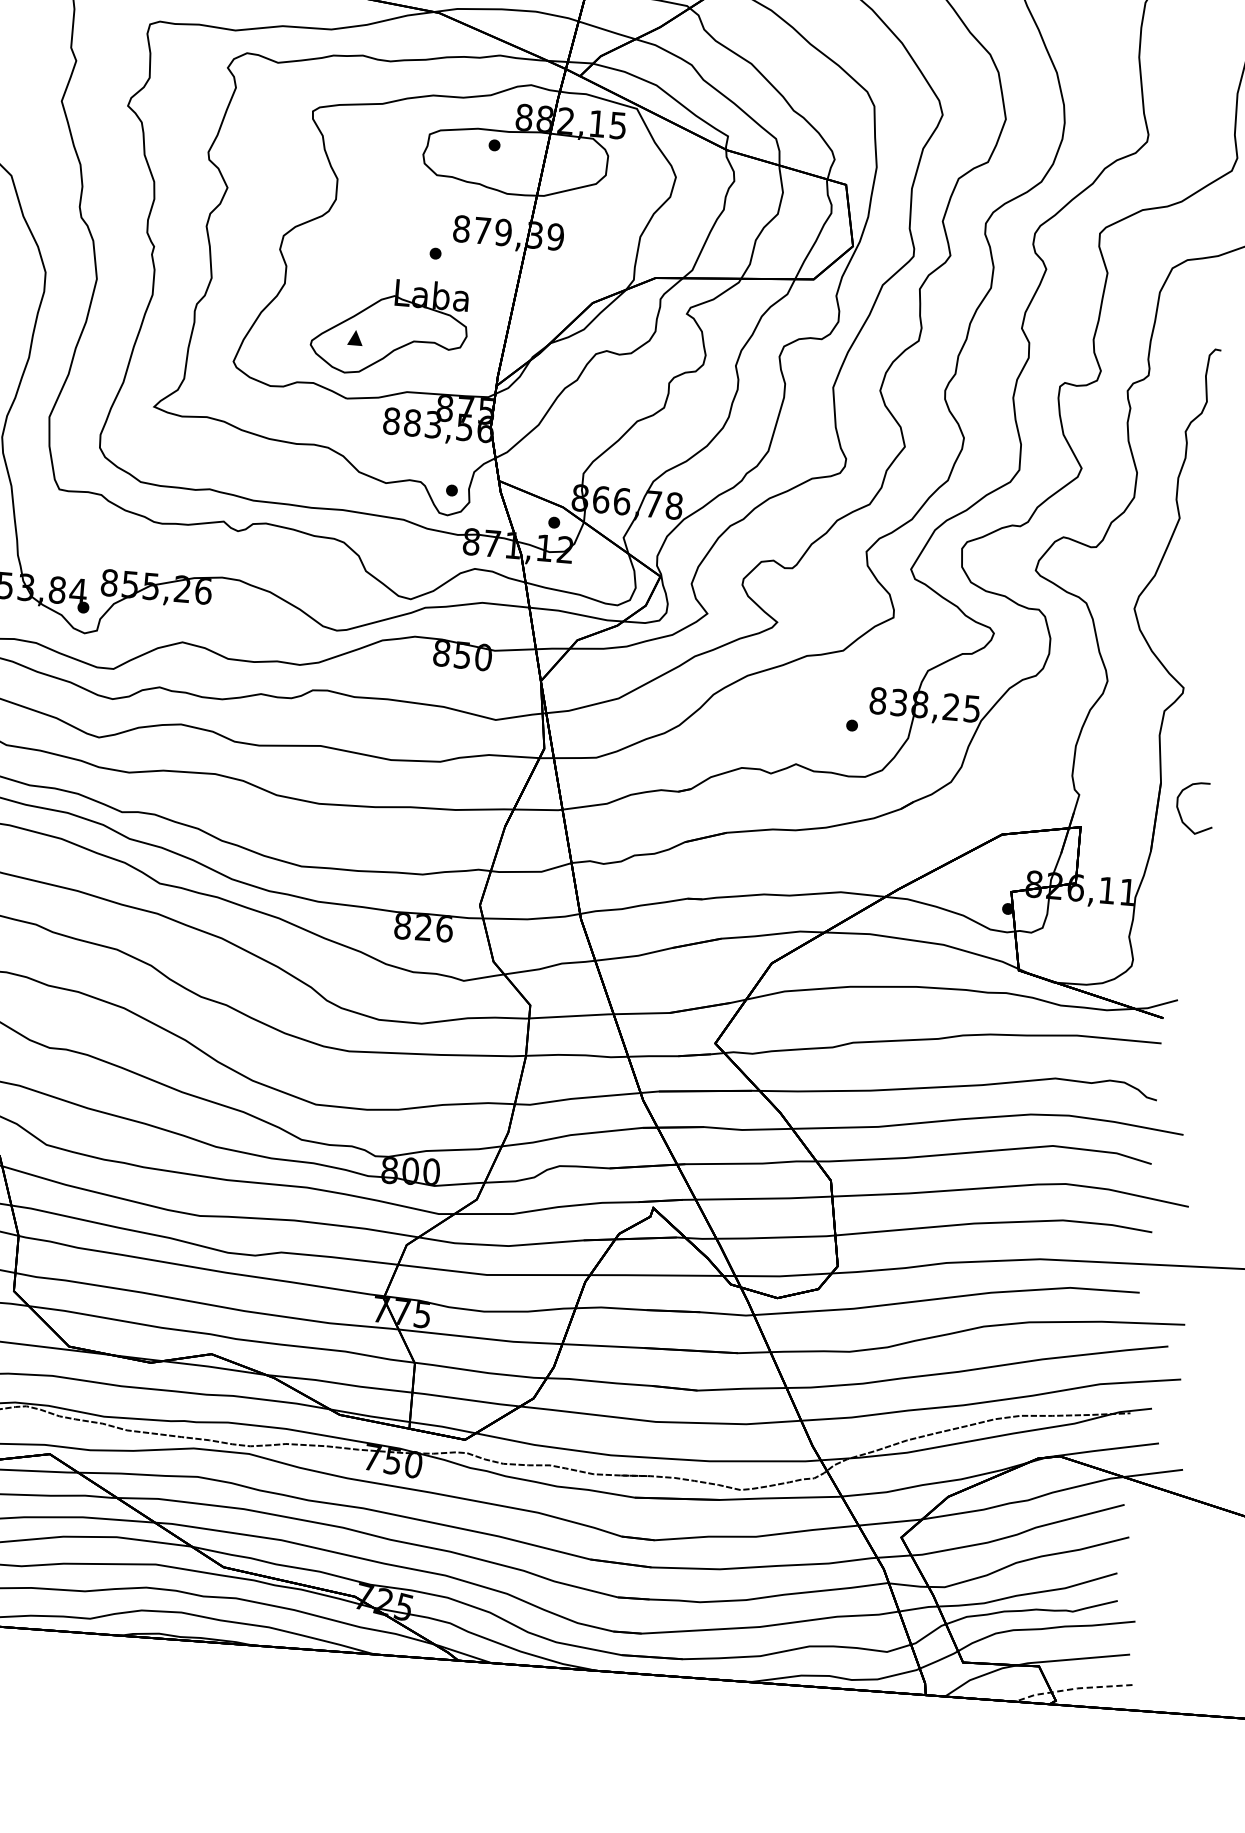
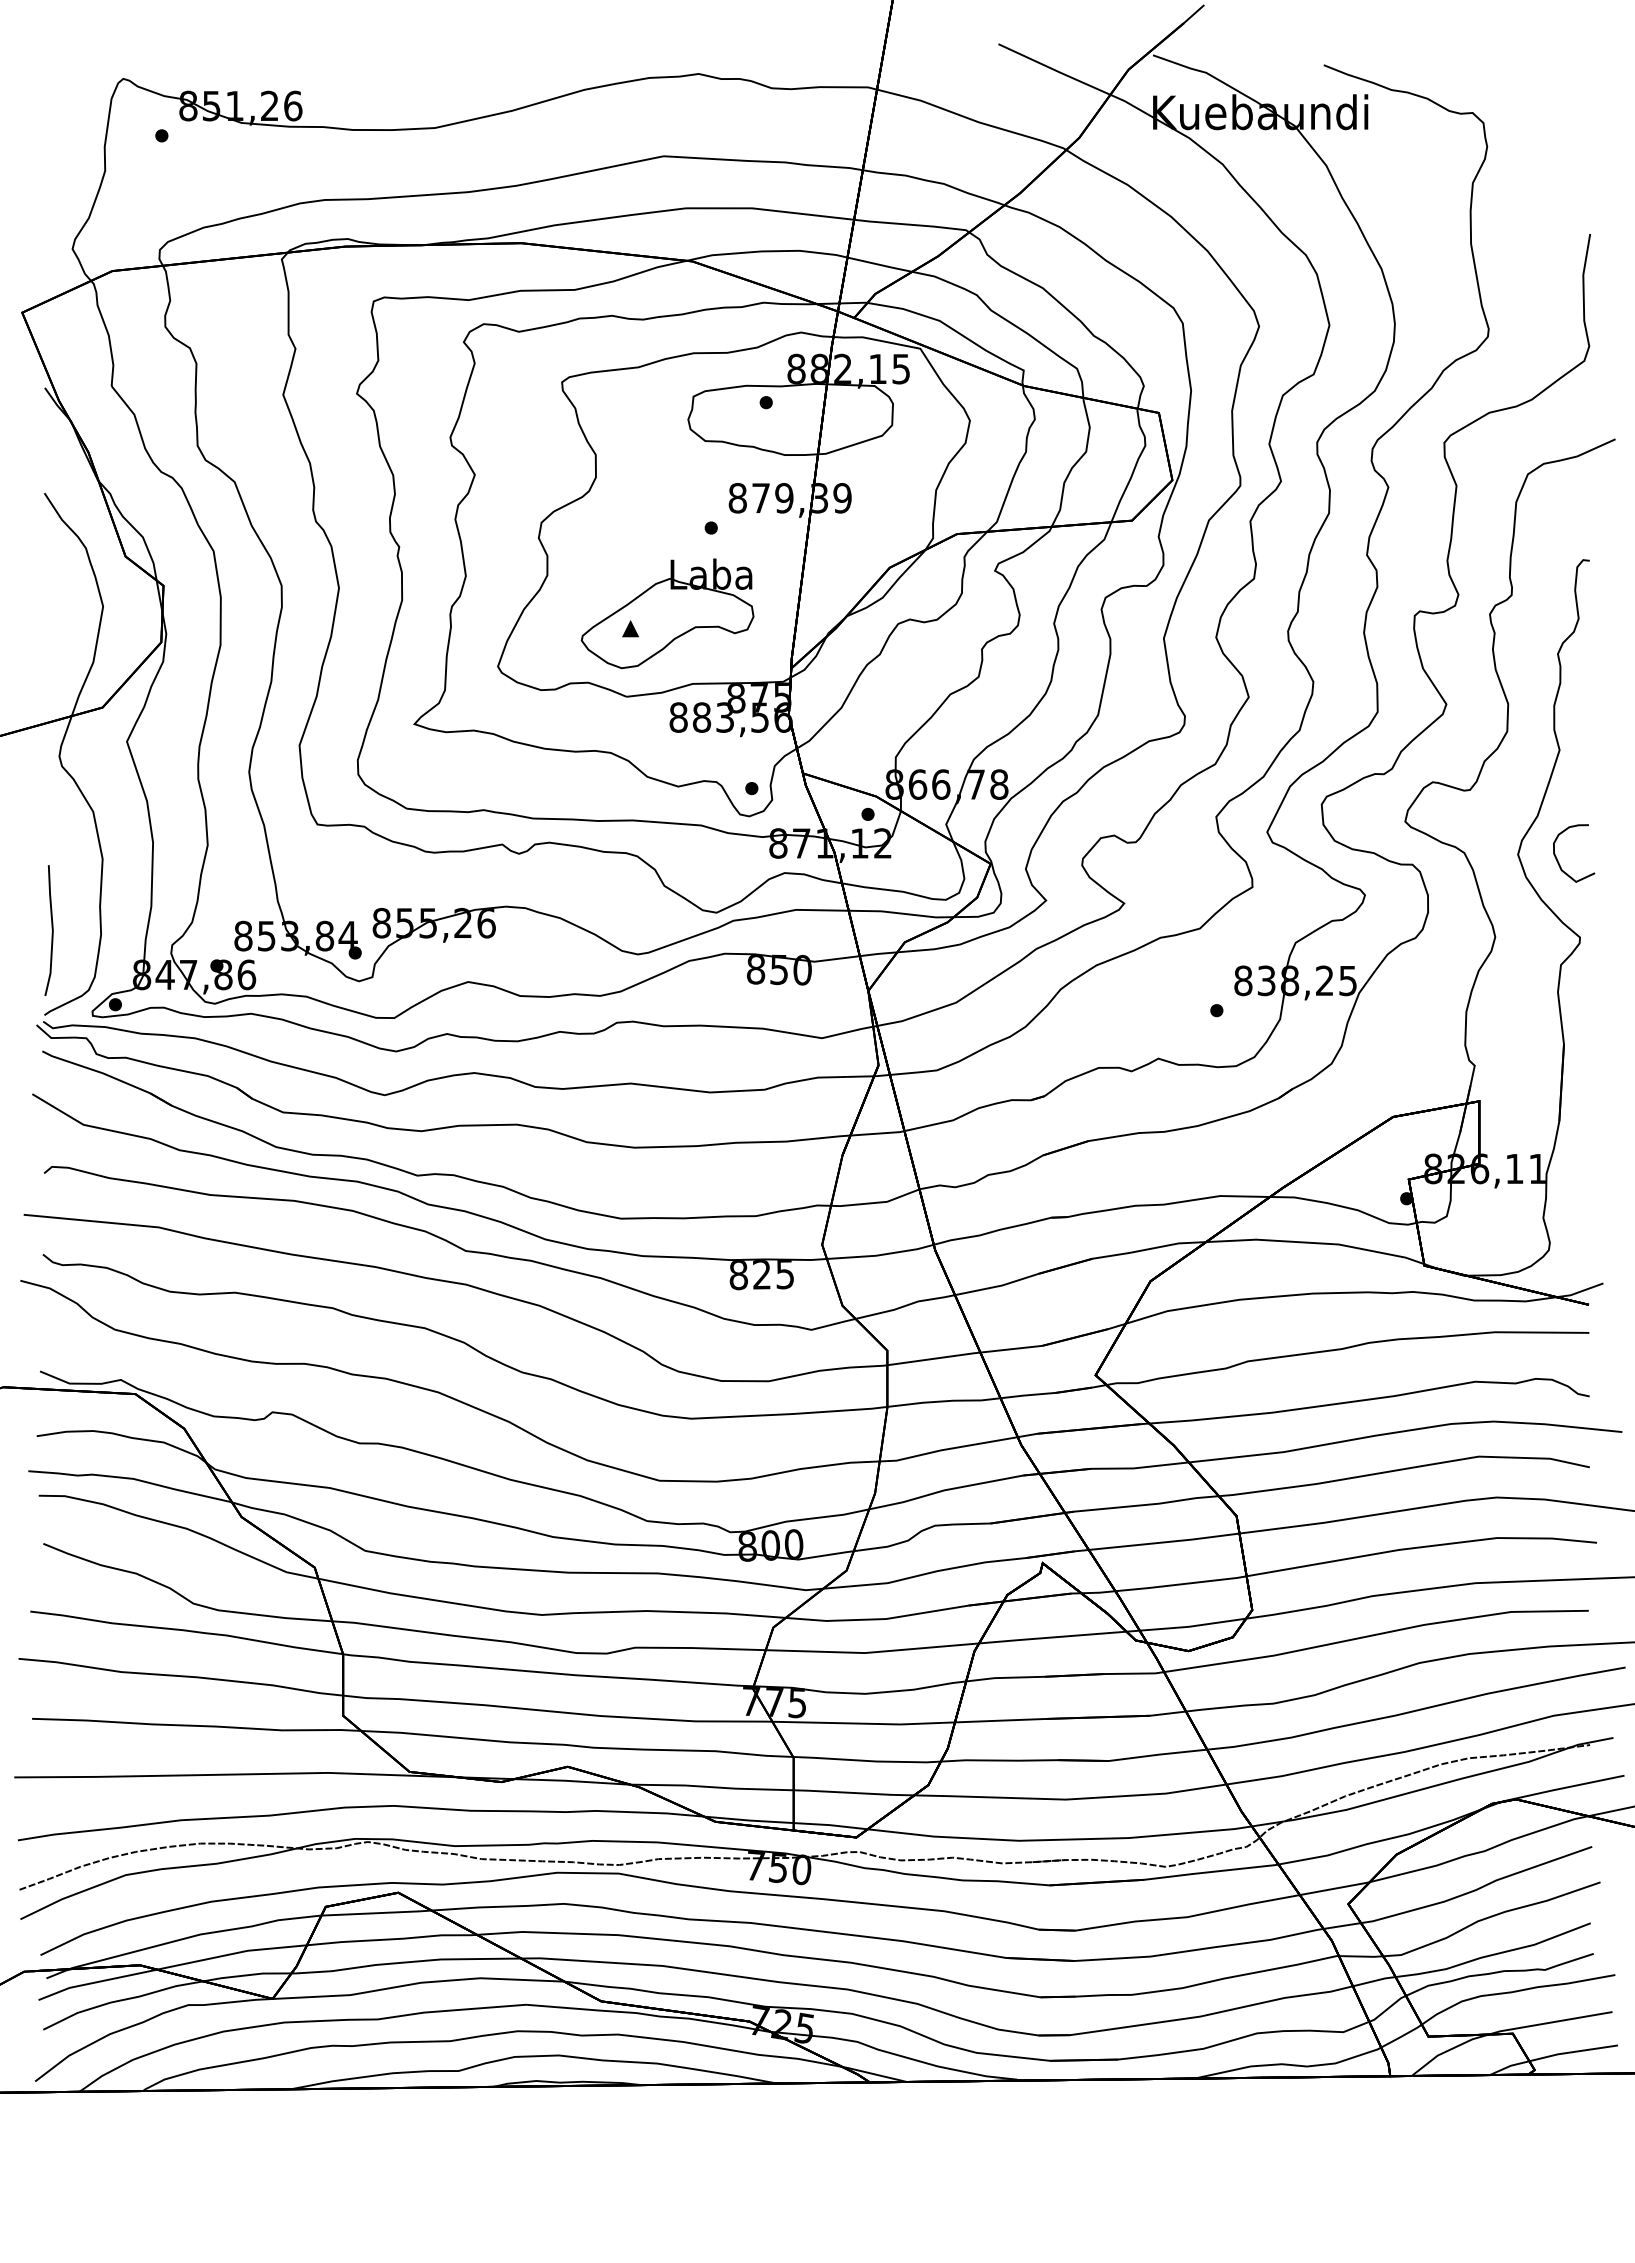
curve: (1180, 813) -> (1558, 860), moved
text: (444, 928) -> (785, 1273), 826 -> 825
line: (1072, 1688) -> (1552, 2055), dashed -> solid

